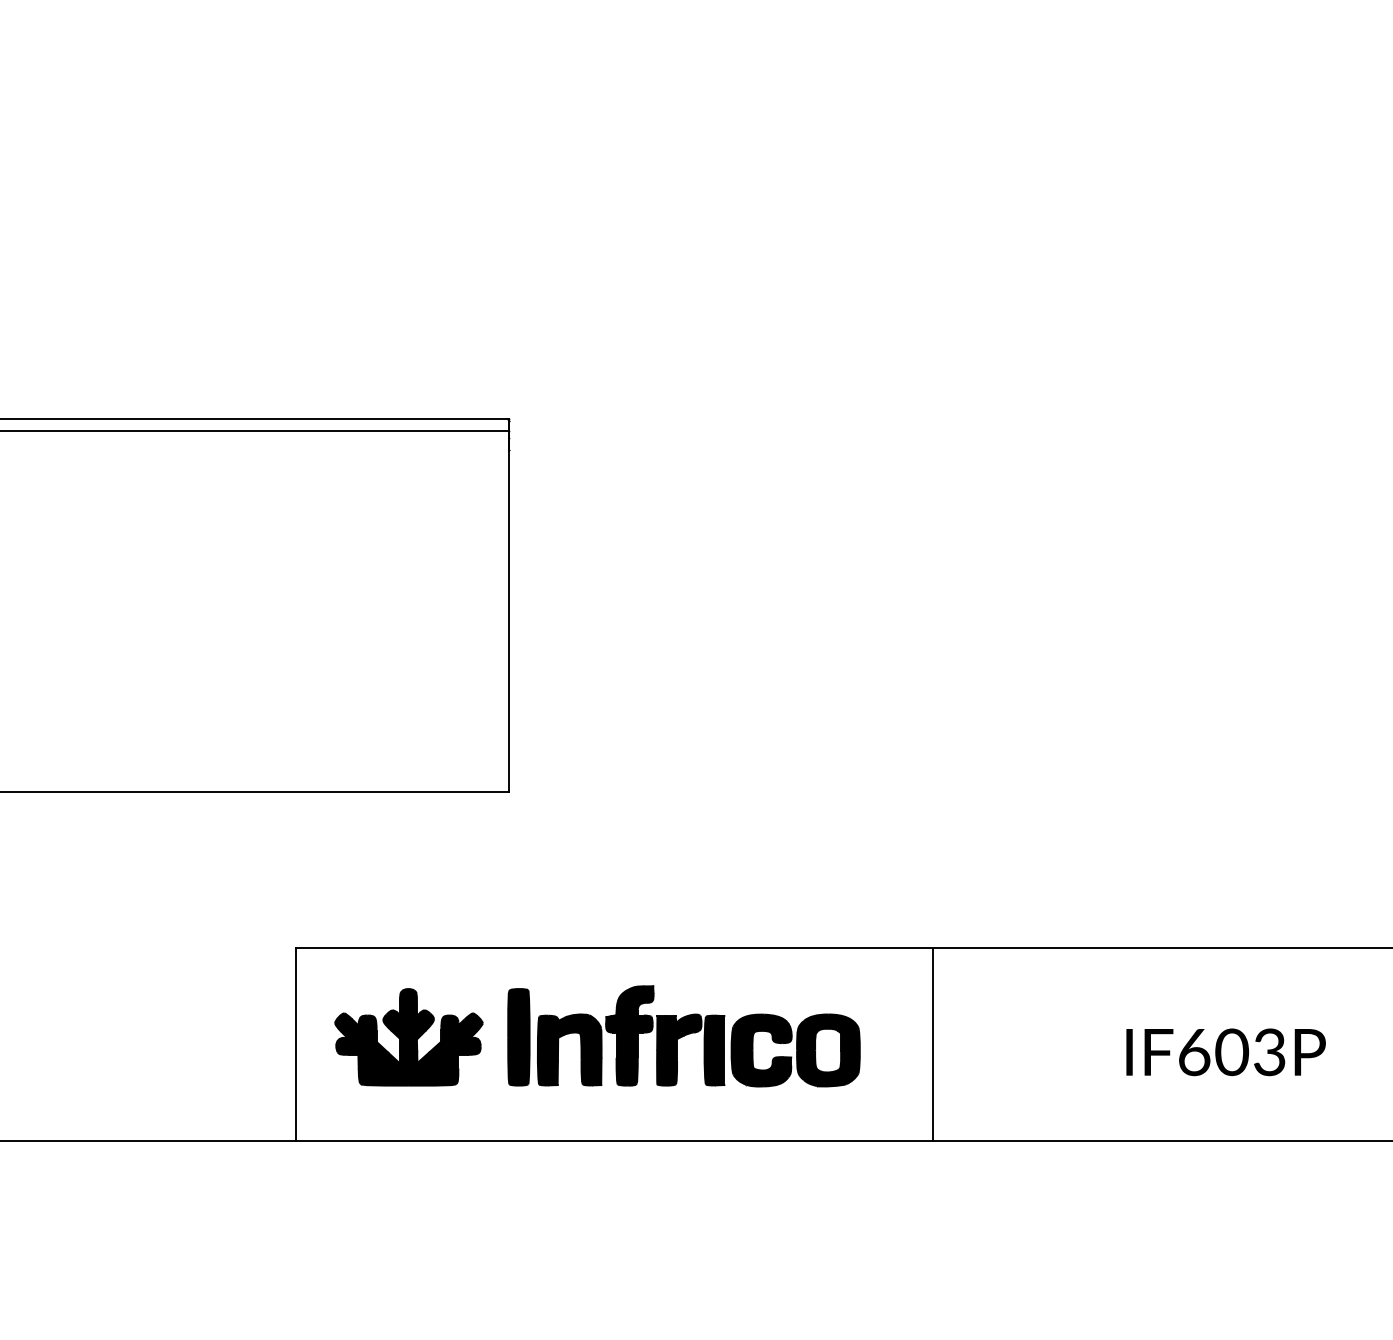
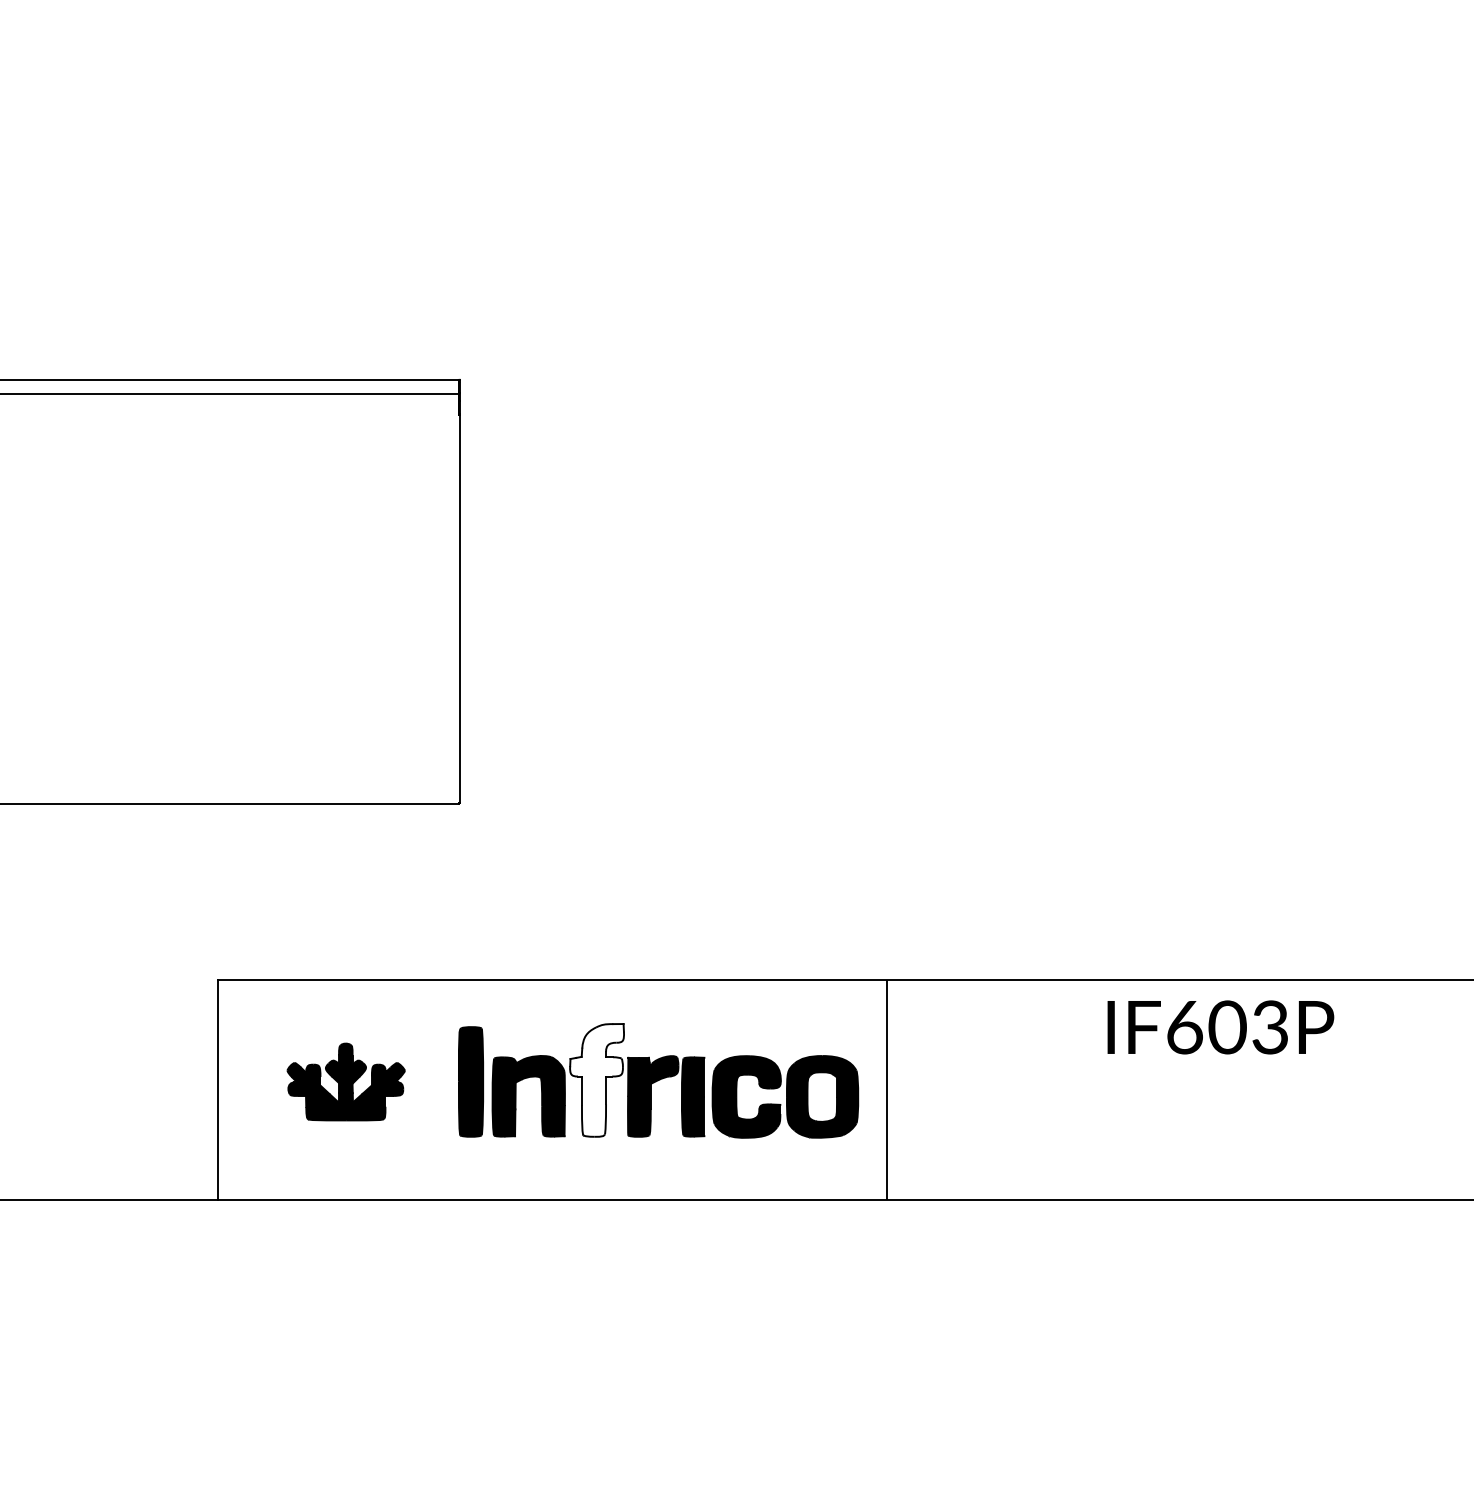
fill: (629, 1035) -> (596, 1079), removed
part: (408, 1037) -> (345, 1082), size x0.7
line: (932, 1044) -> (886, 1090), moved
text: (1225, 1052) -> (1220, 1027), moved

